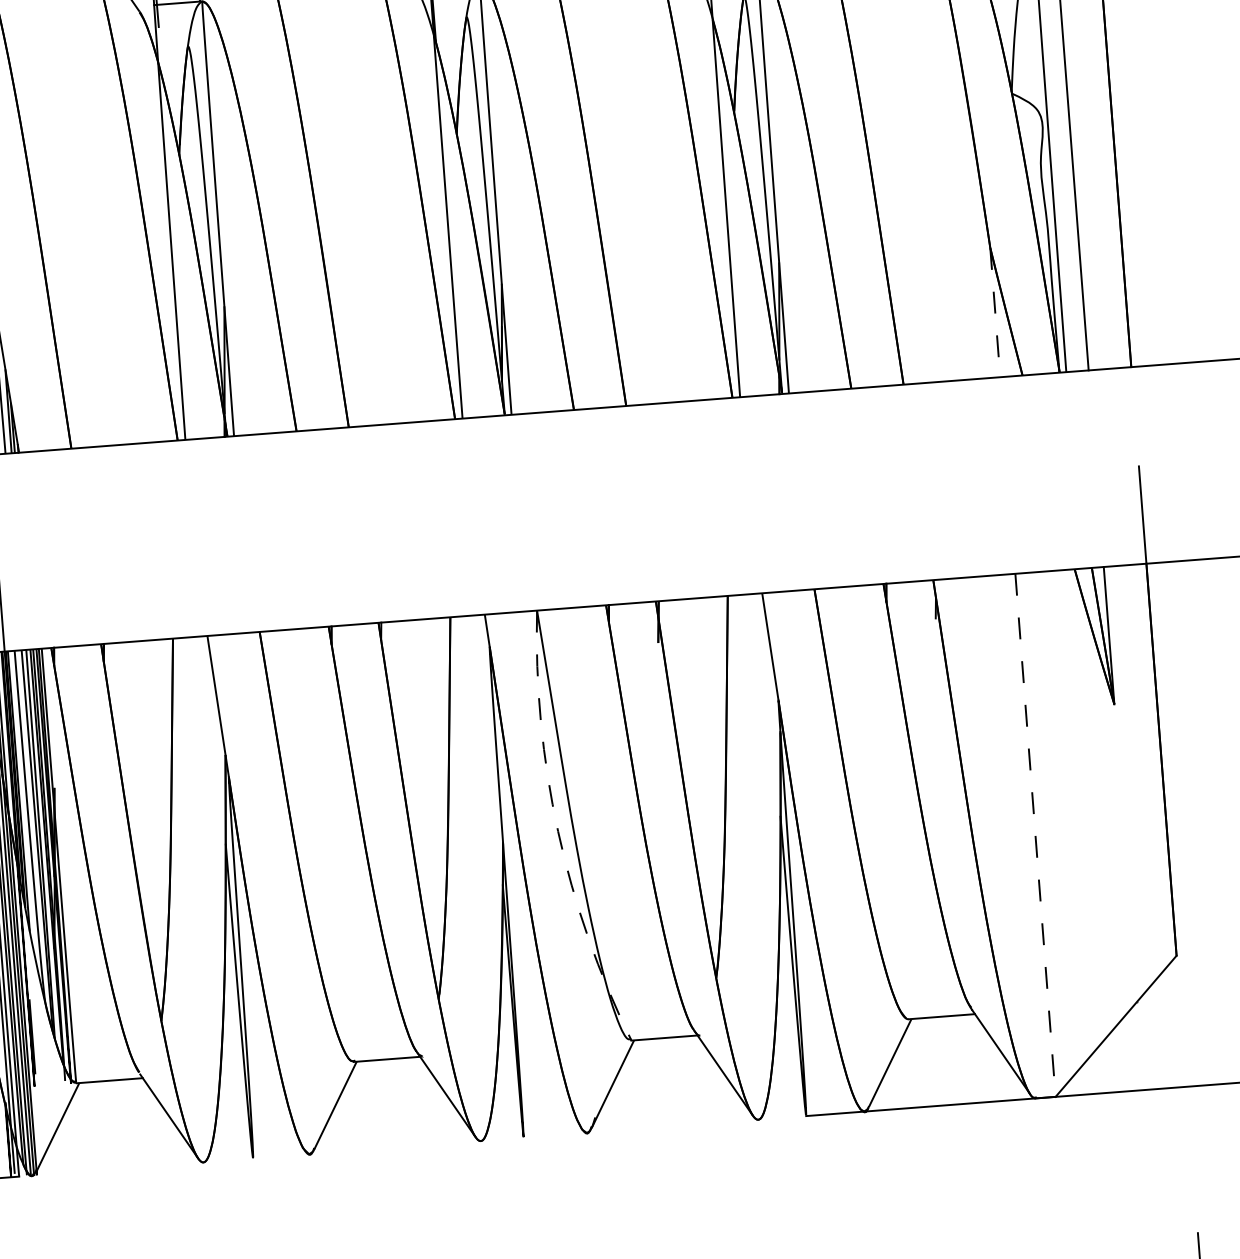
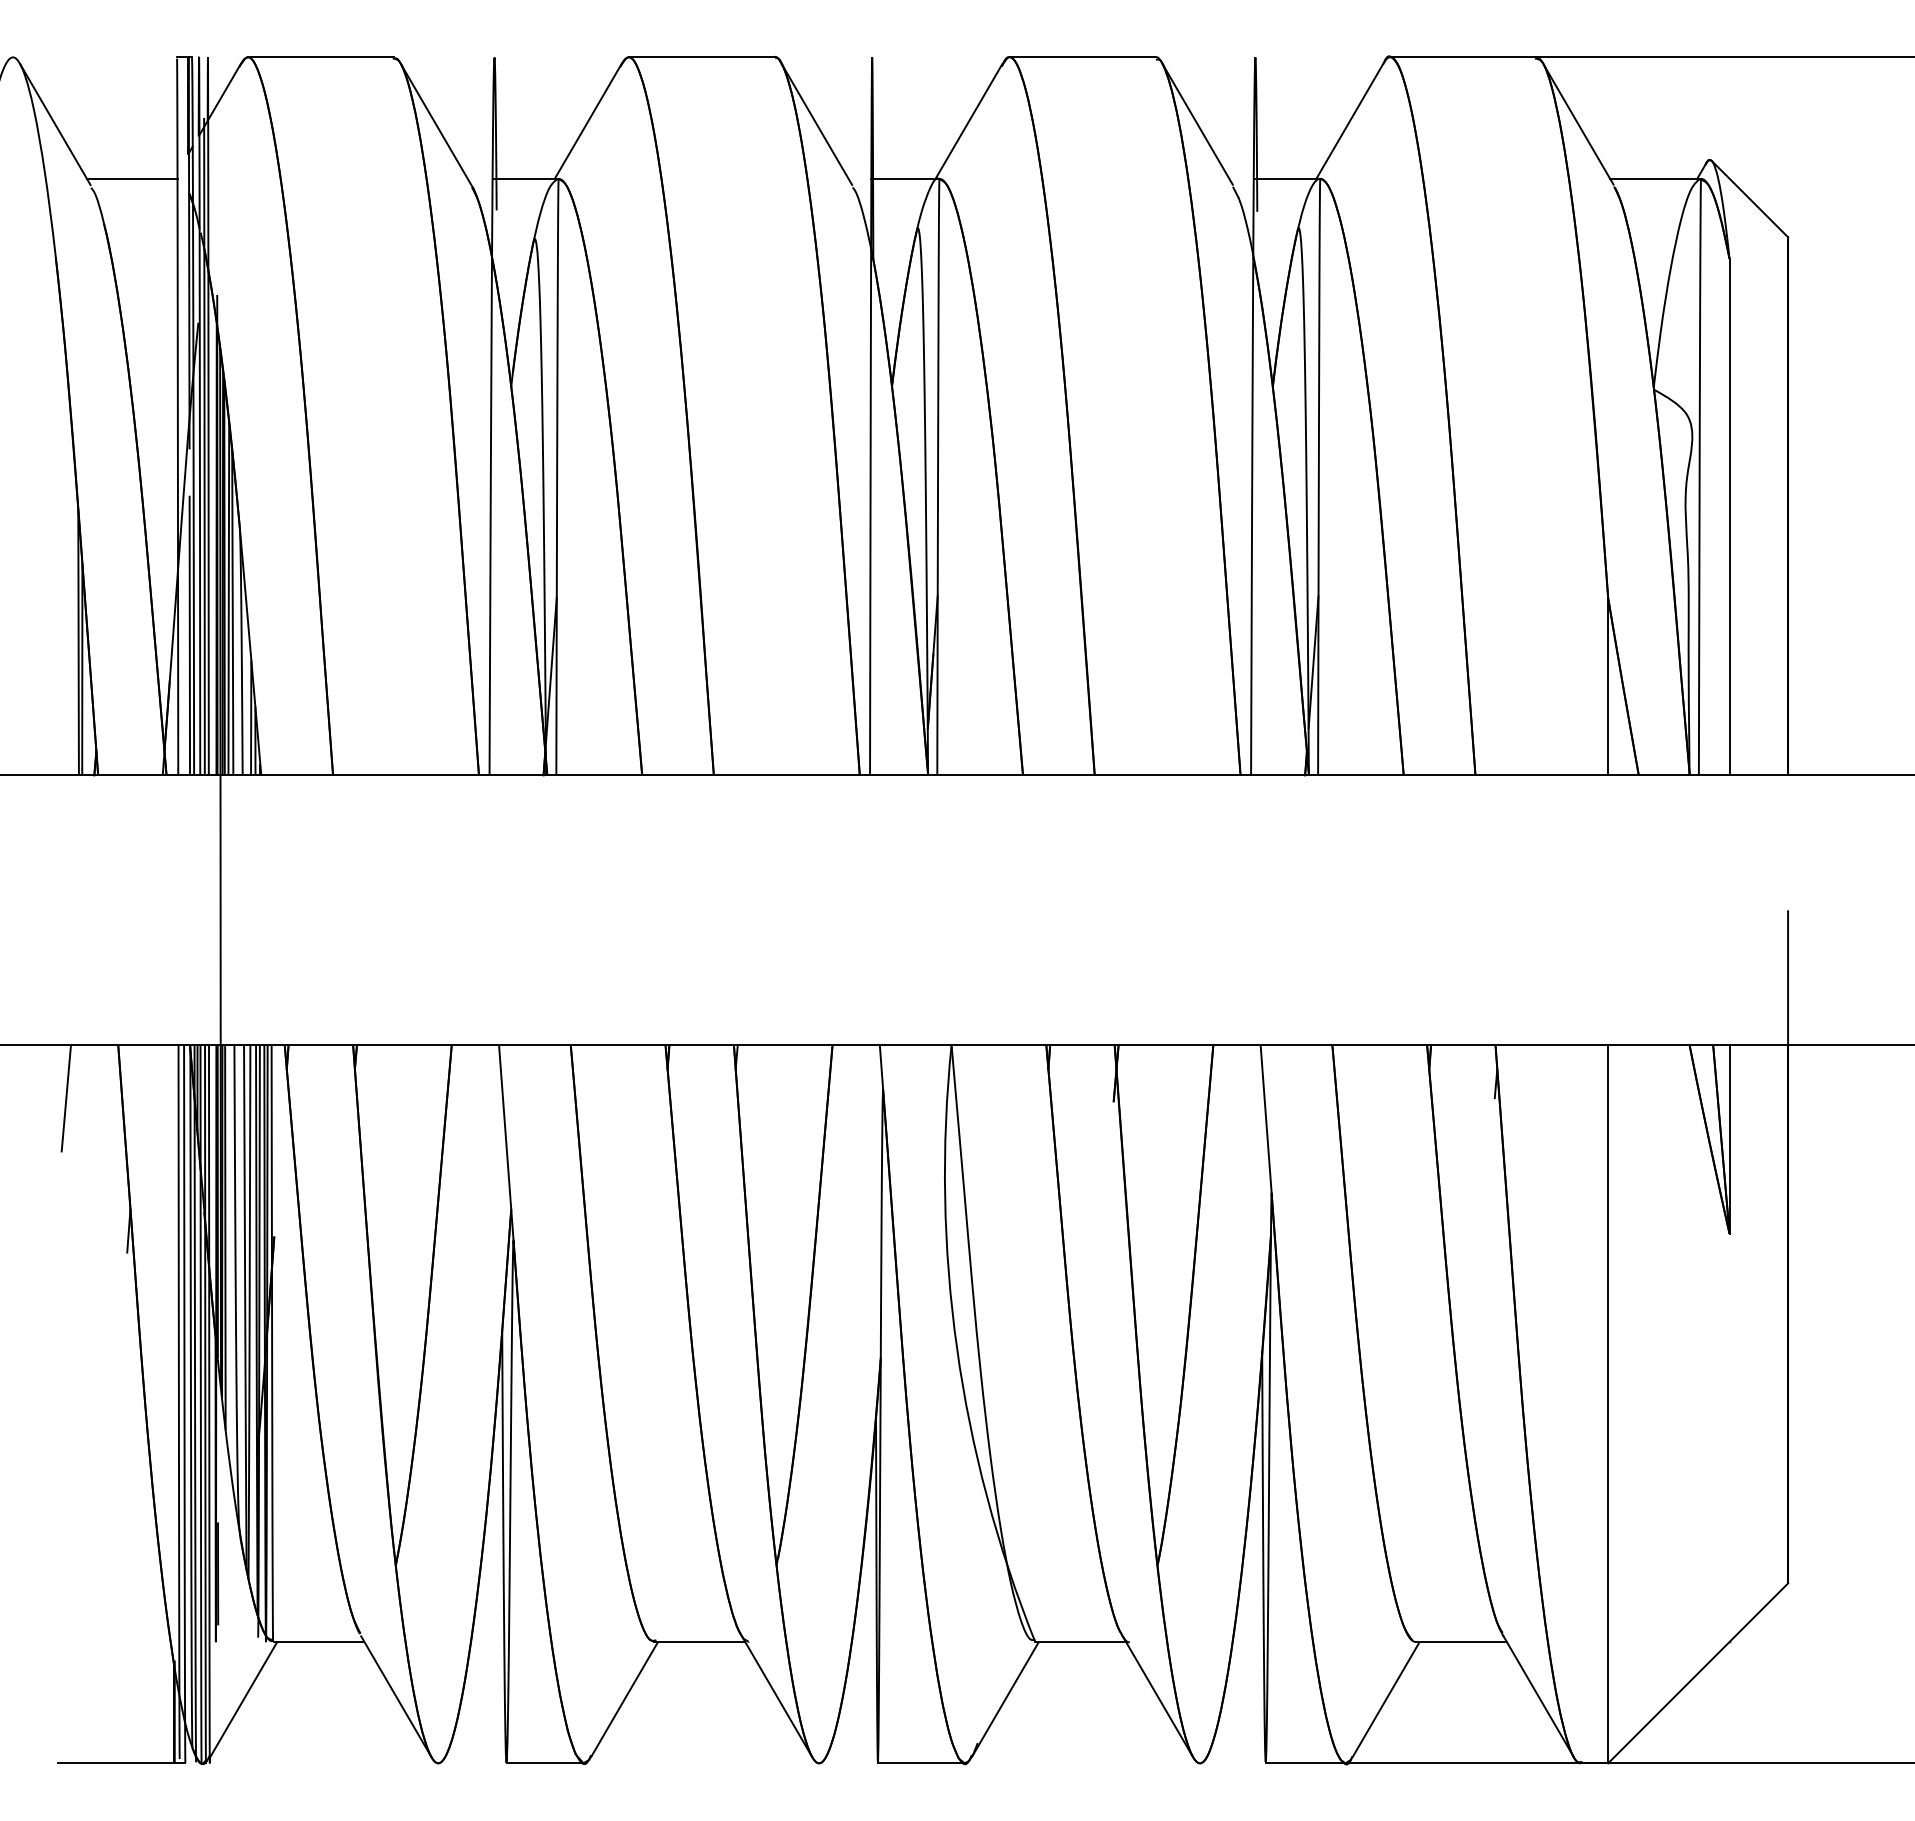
line: (995, 312) -> (1608, 686), dashed -> solid
arc: (558, 831) -> (957, 1348), dashed -> solid
line: (1035, 835) -> (1608, 1404), dashed -> solid
line: (554, 1135) -> (920, 1763), added
line: (281, 1156) -> (545, 1763), added

